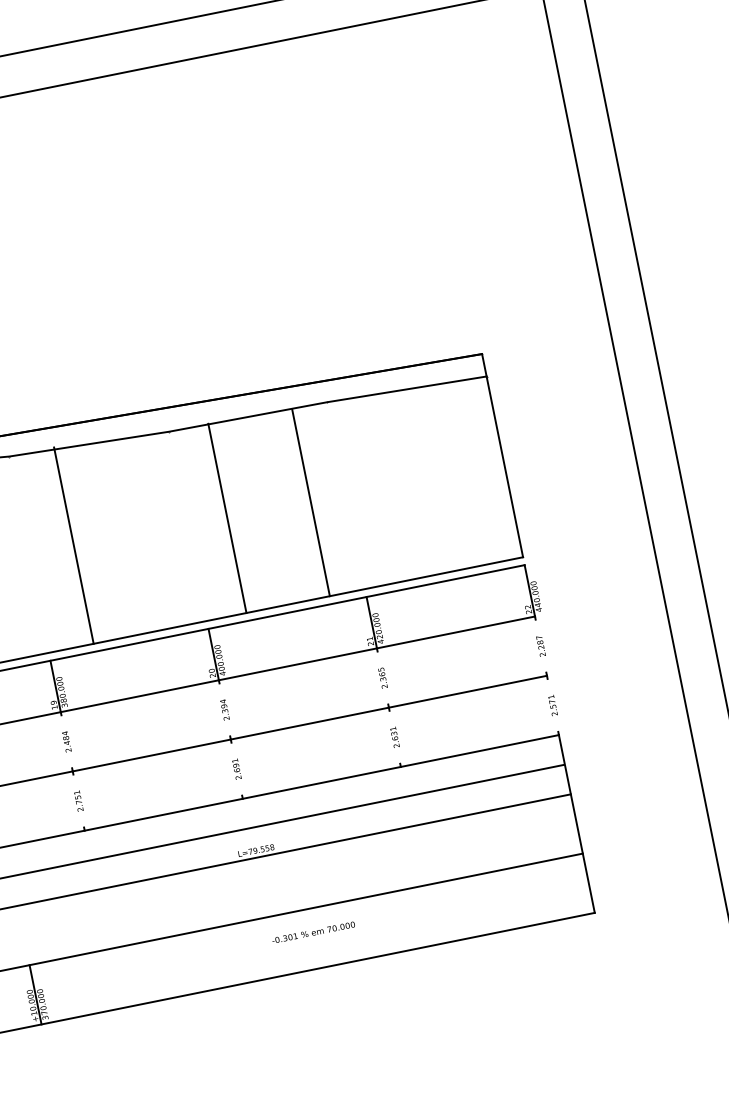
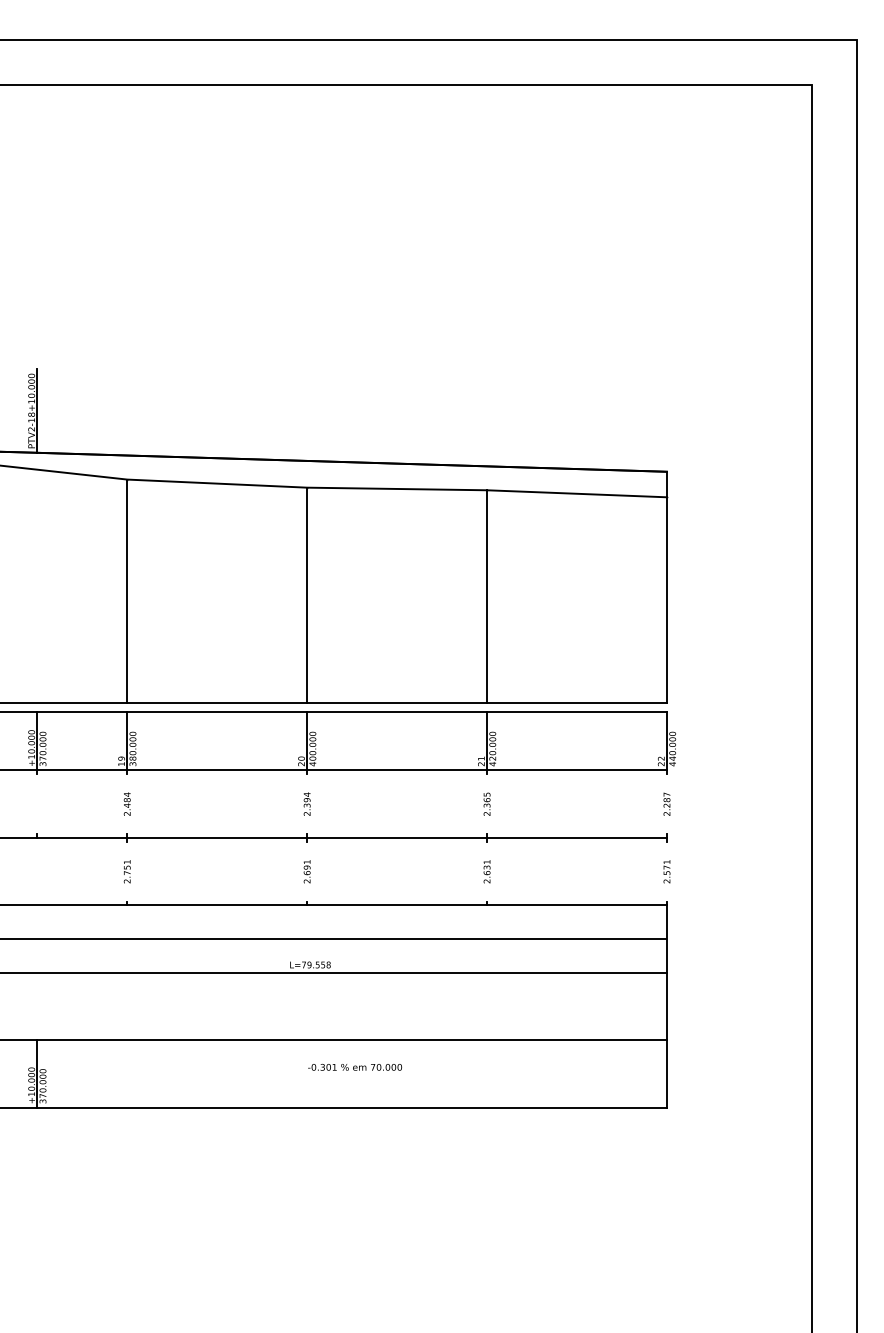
line: (311, 502) -> (487, 596), moved
line: (227, 518) -> (307, 595), moved
line: (74, 545) -> (127, 591), moved

